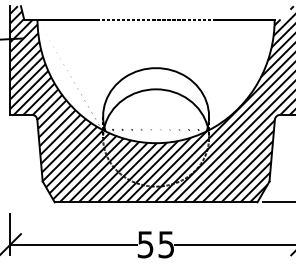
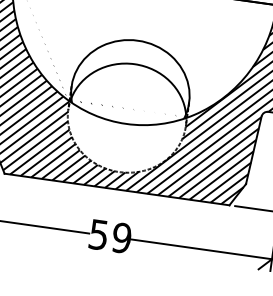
hatch: (156, 157) -> (124, 139), removed
text: (166, 244) -> (121, 237), 55 -> 59

